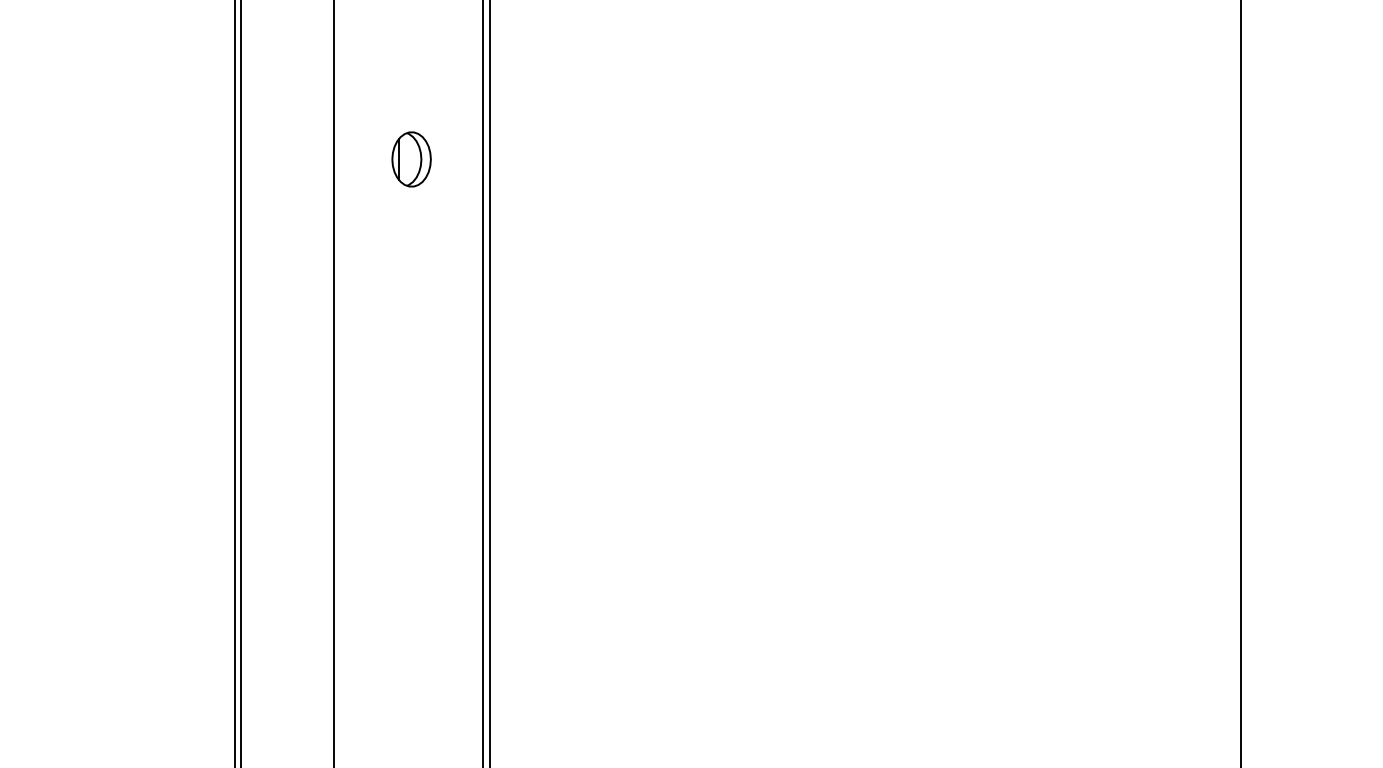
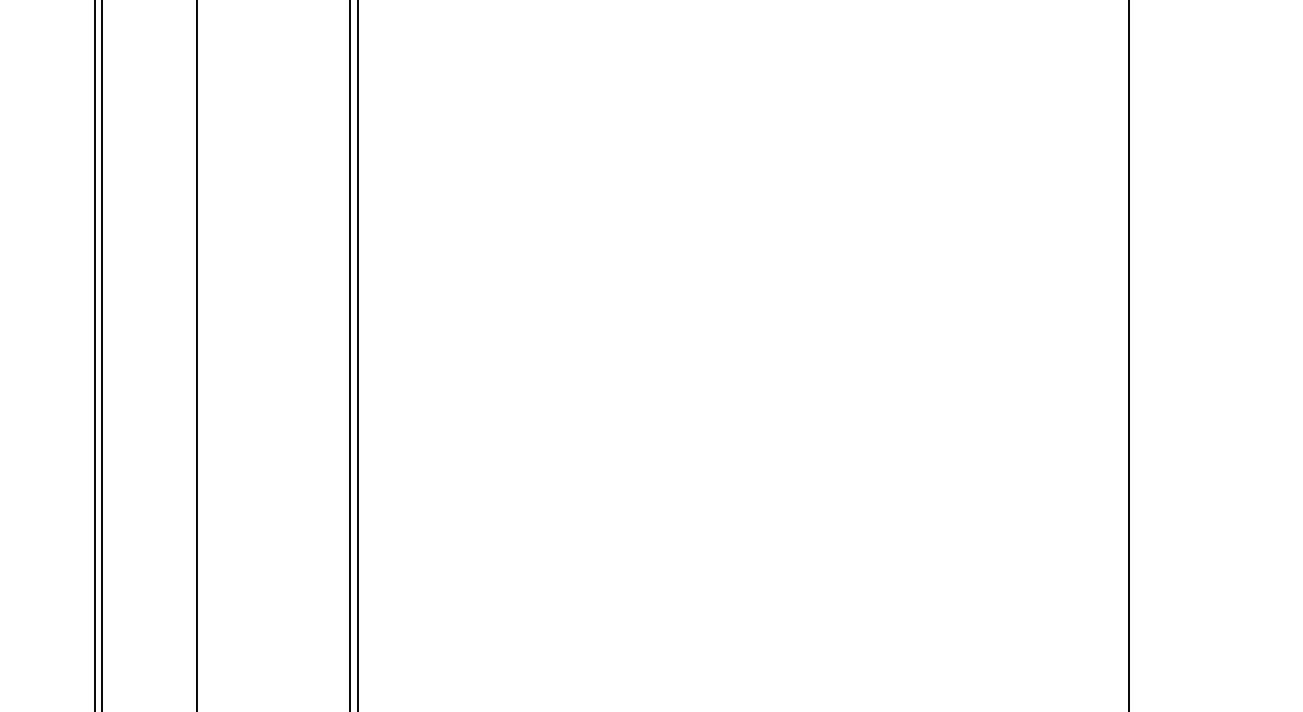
part: (411, 159) -> (276, 48), removed

